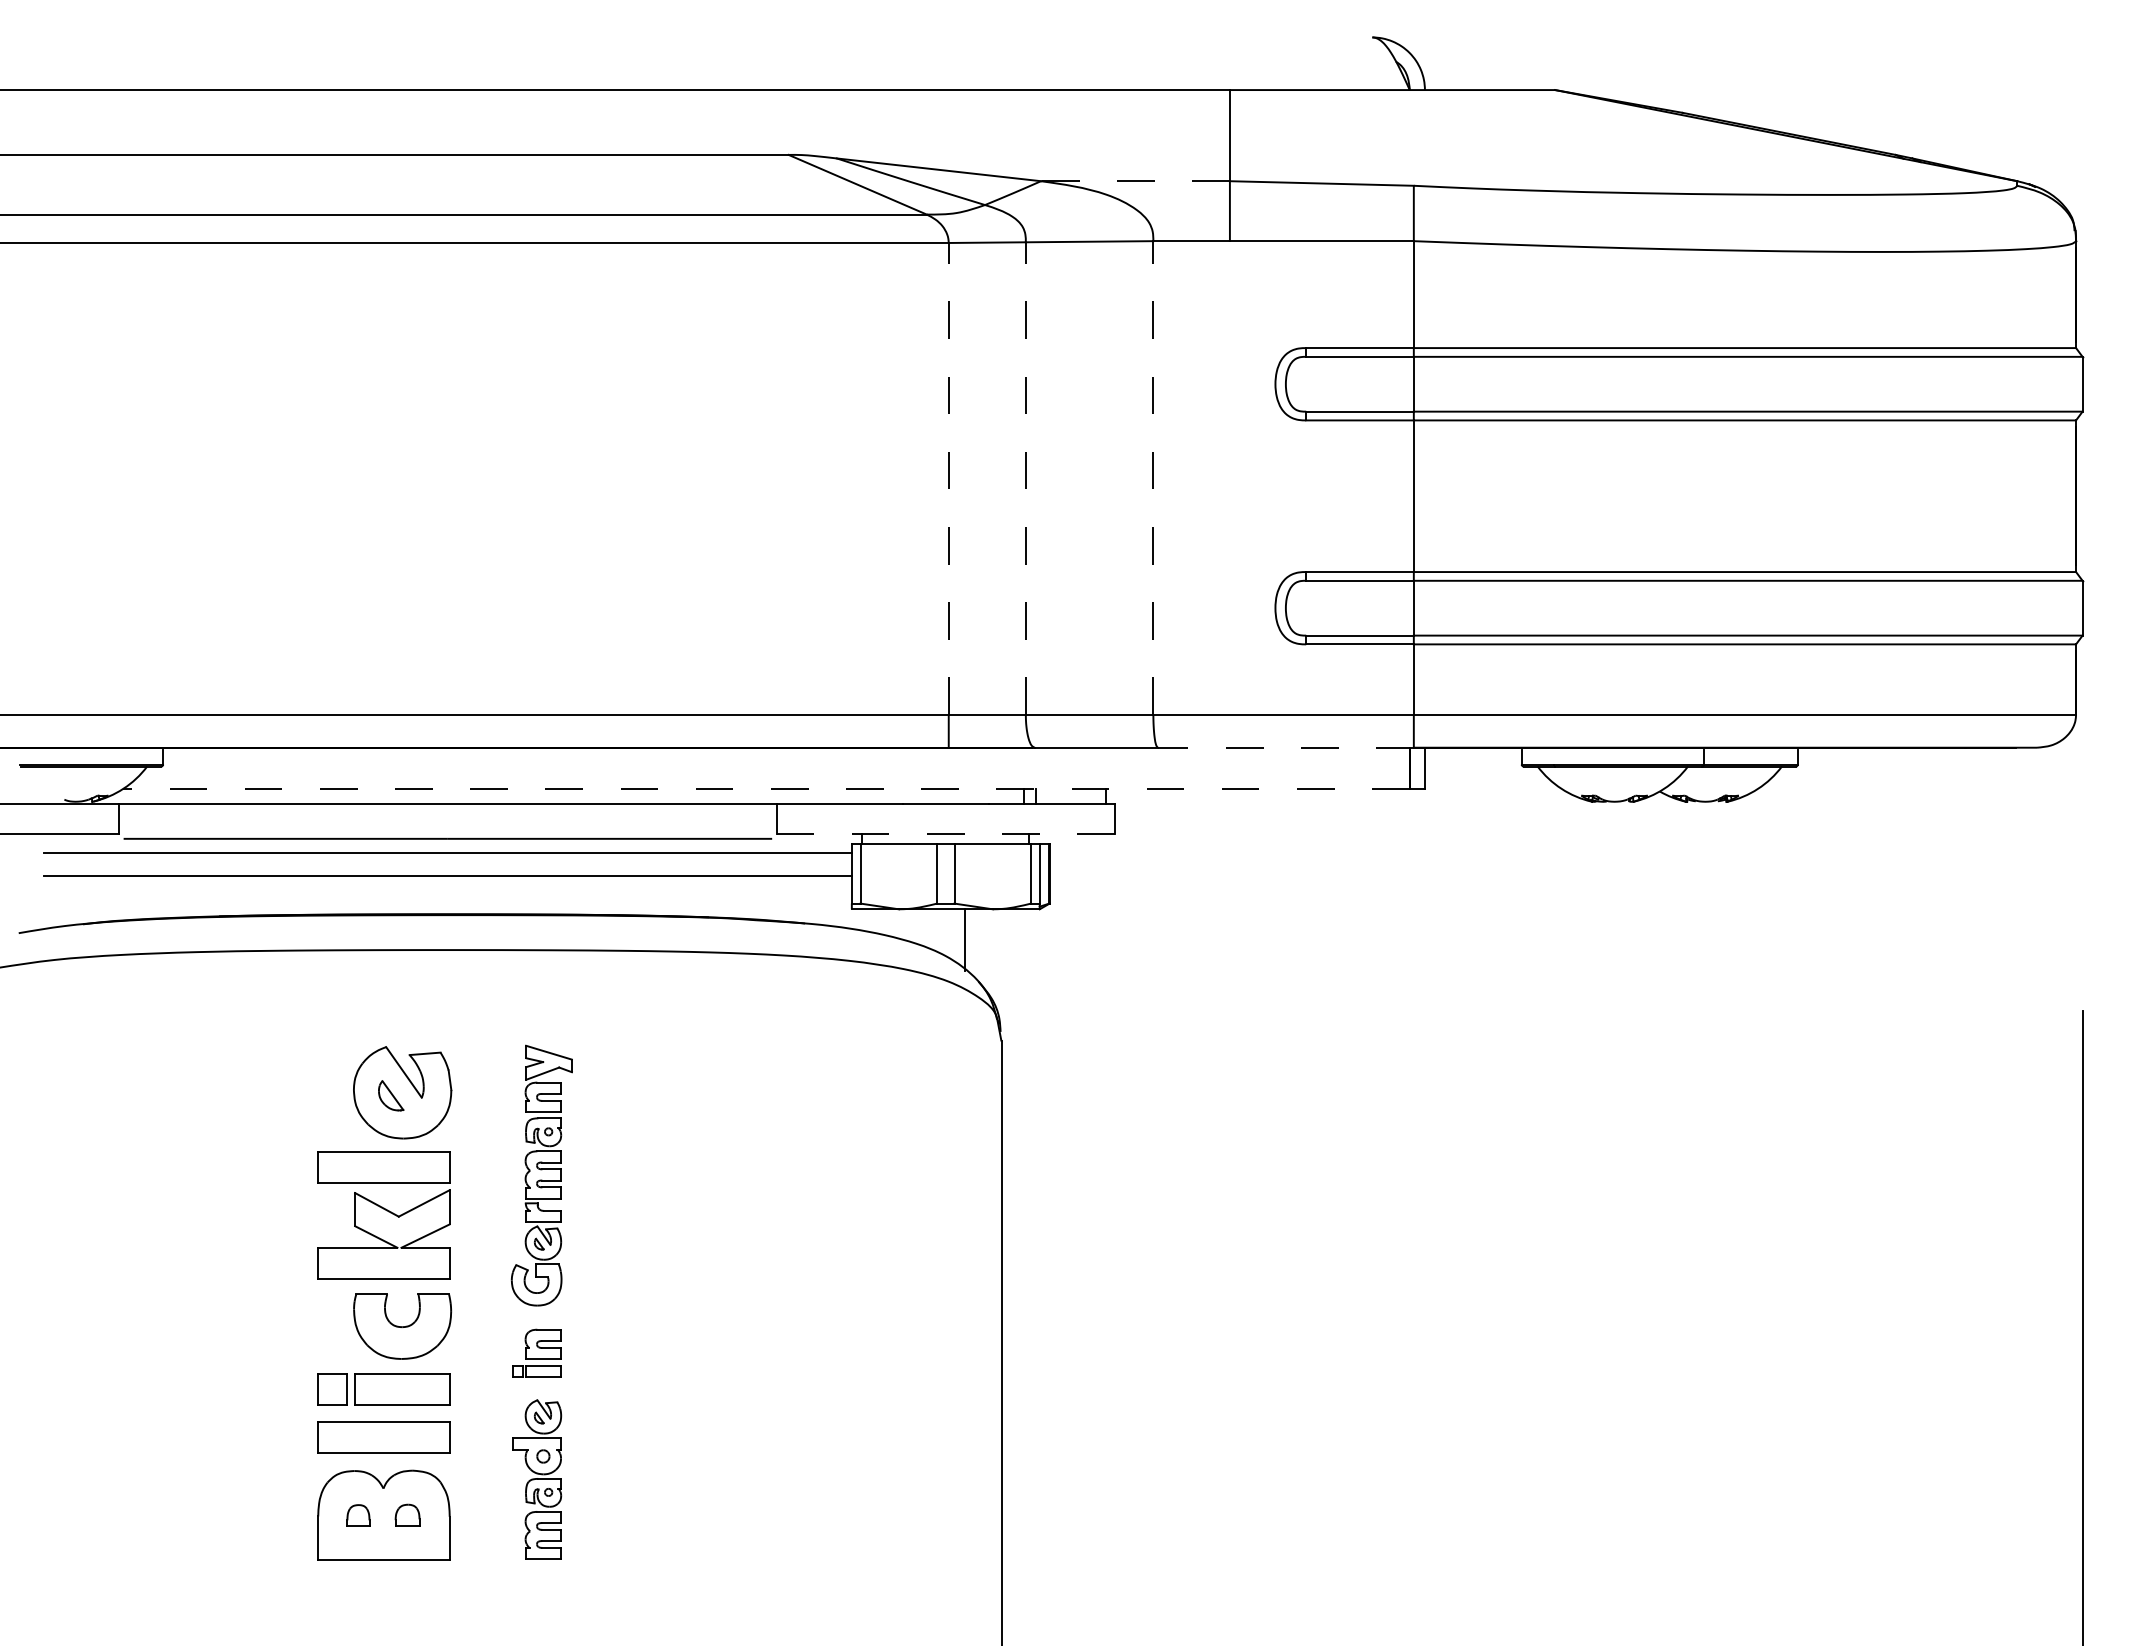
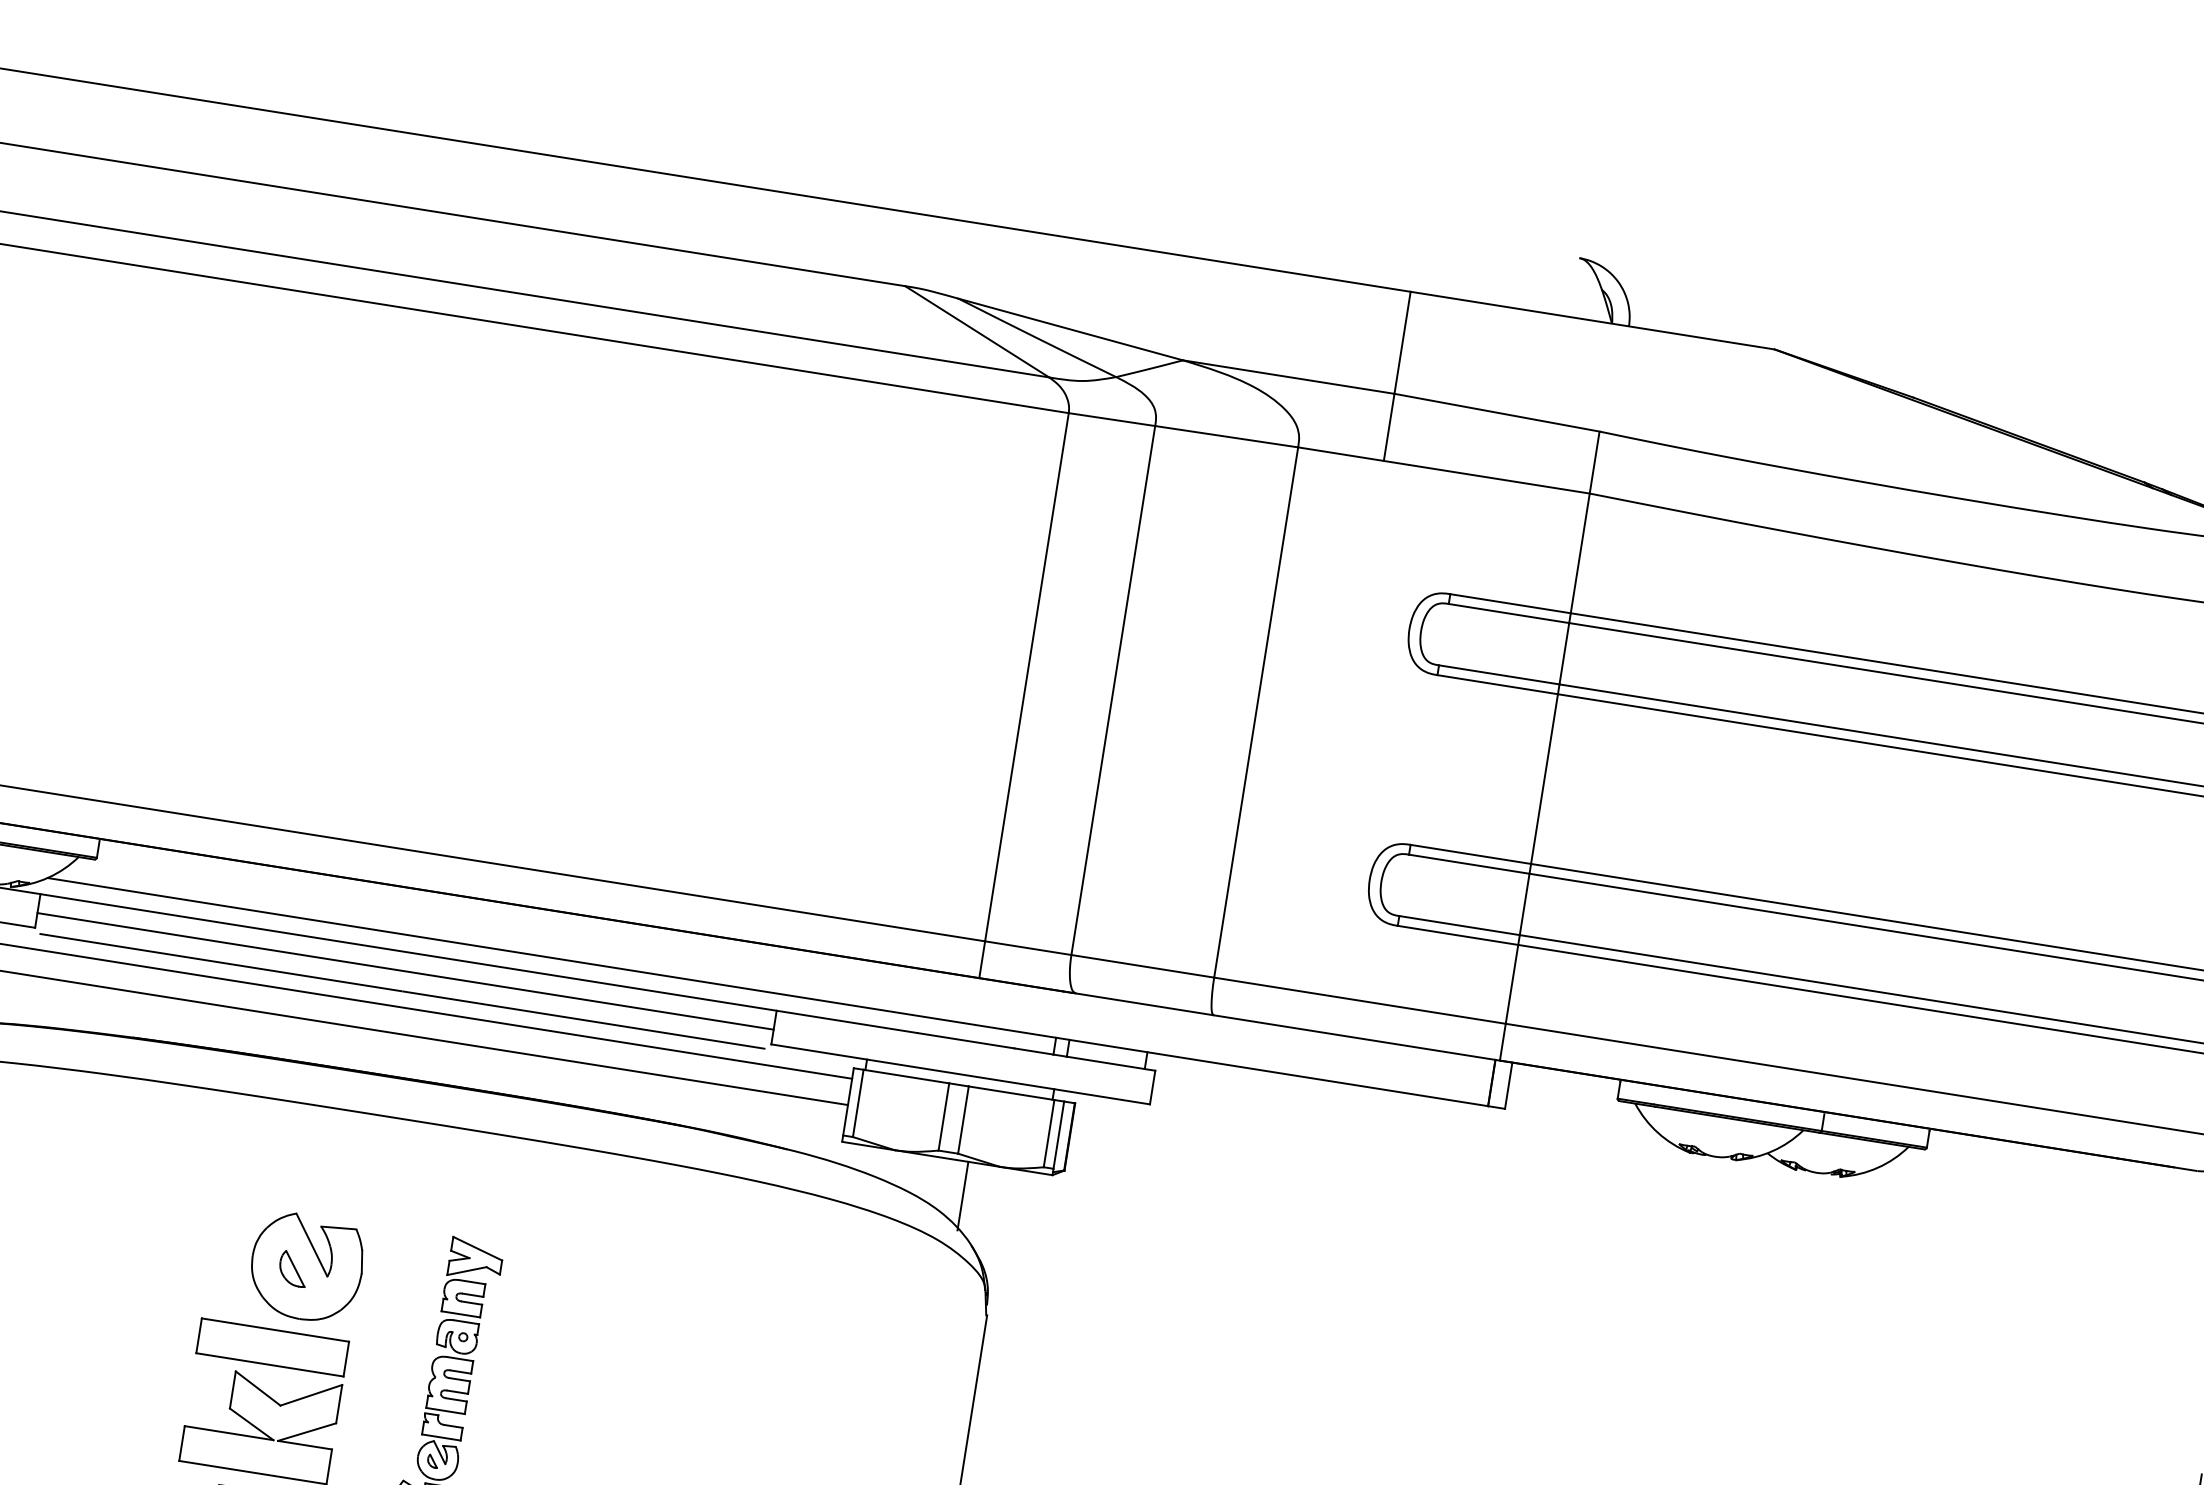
line: (1134, 181) -> (1287, 377), dashed -> solid
line: (948, 478) -> (1026, 676), dashed -> solid
line: (1025, 478) -> (1112, 690), dashed -> solid
line: (1153, 478) -> (1256, 713), dashed -> solid
line: (1285, 747) -> (1356, 1037), dashed -> solid
line: (765, 789) -> (766, 992), dashed -> solid
line: (447, 820) -> (405, 970), added
line: (946, 834) -> (961, 1074), dashed -> solid

